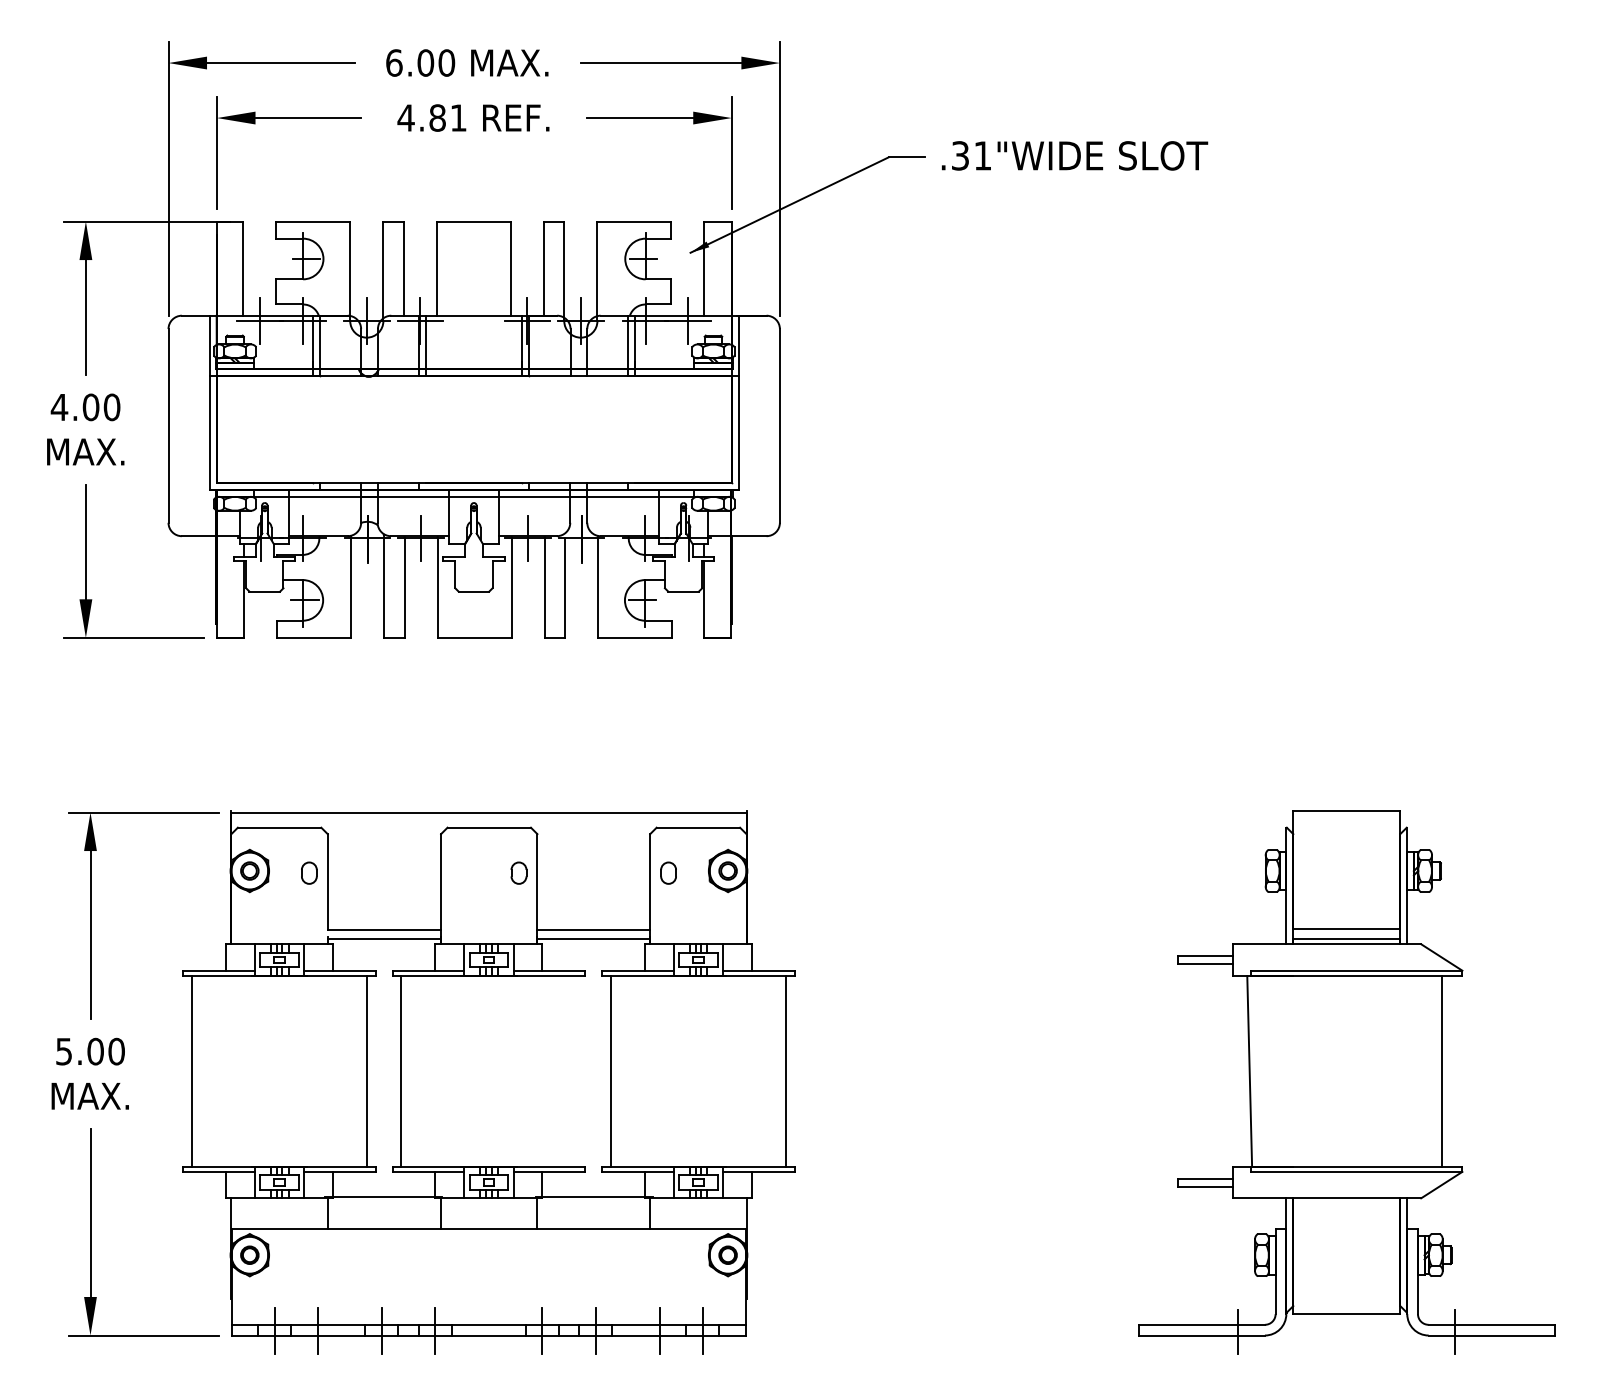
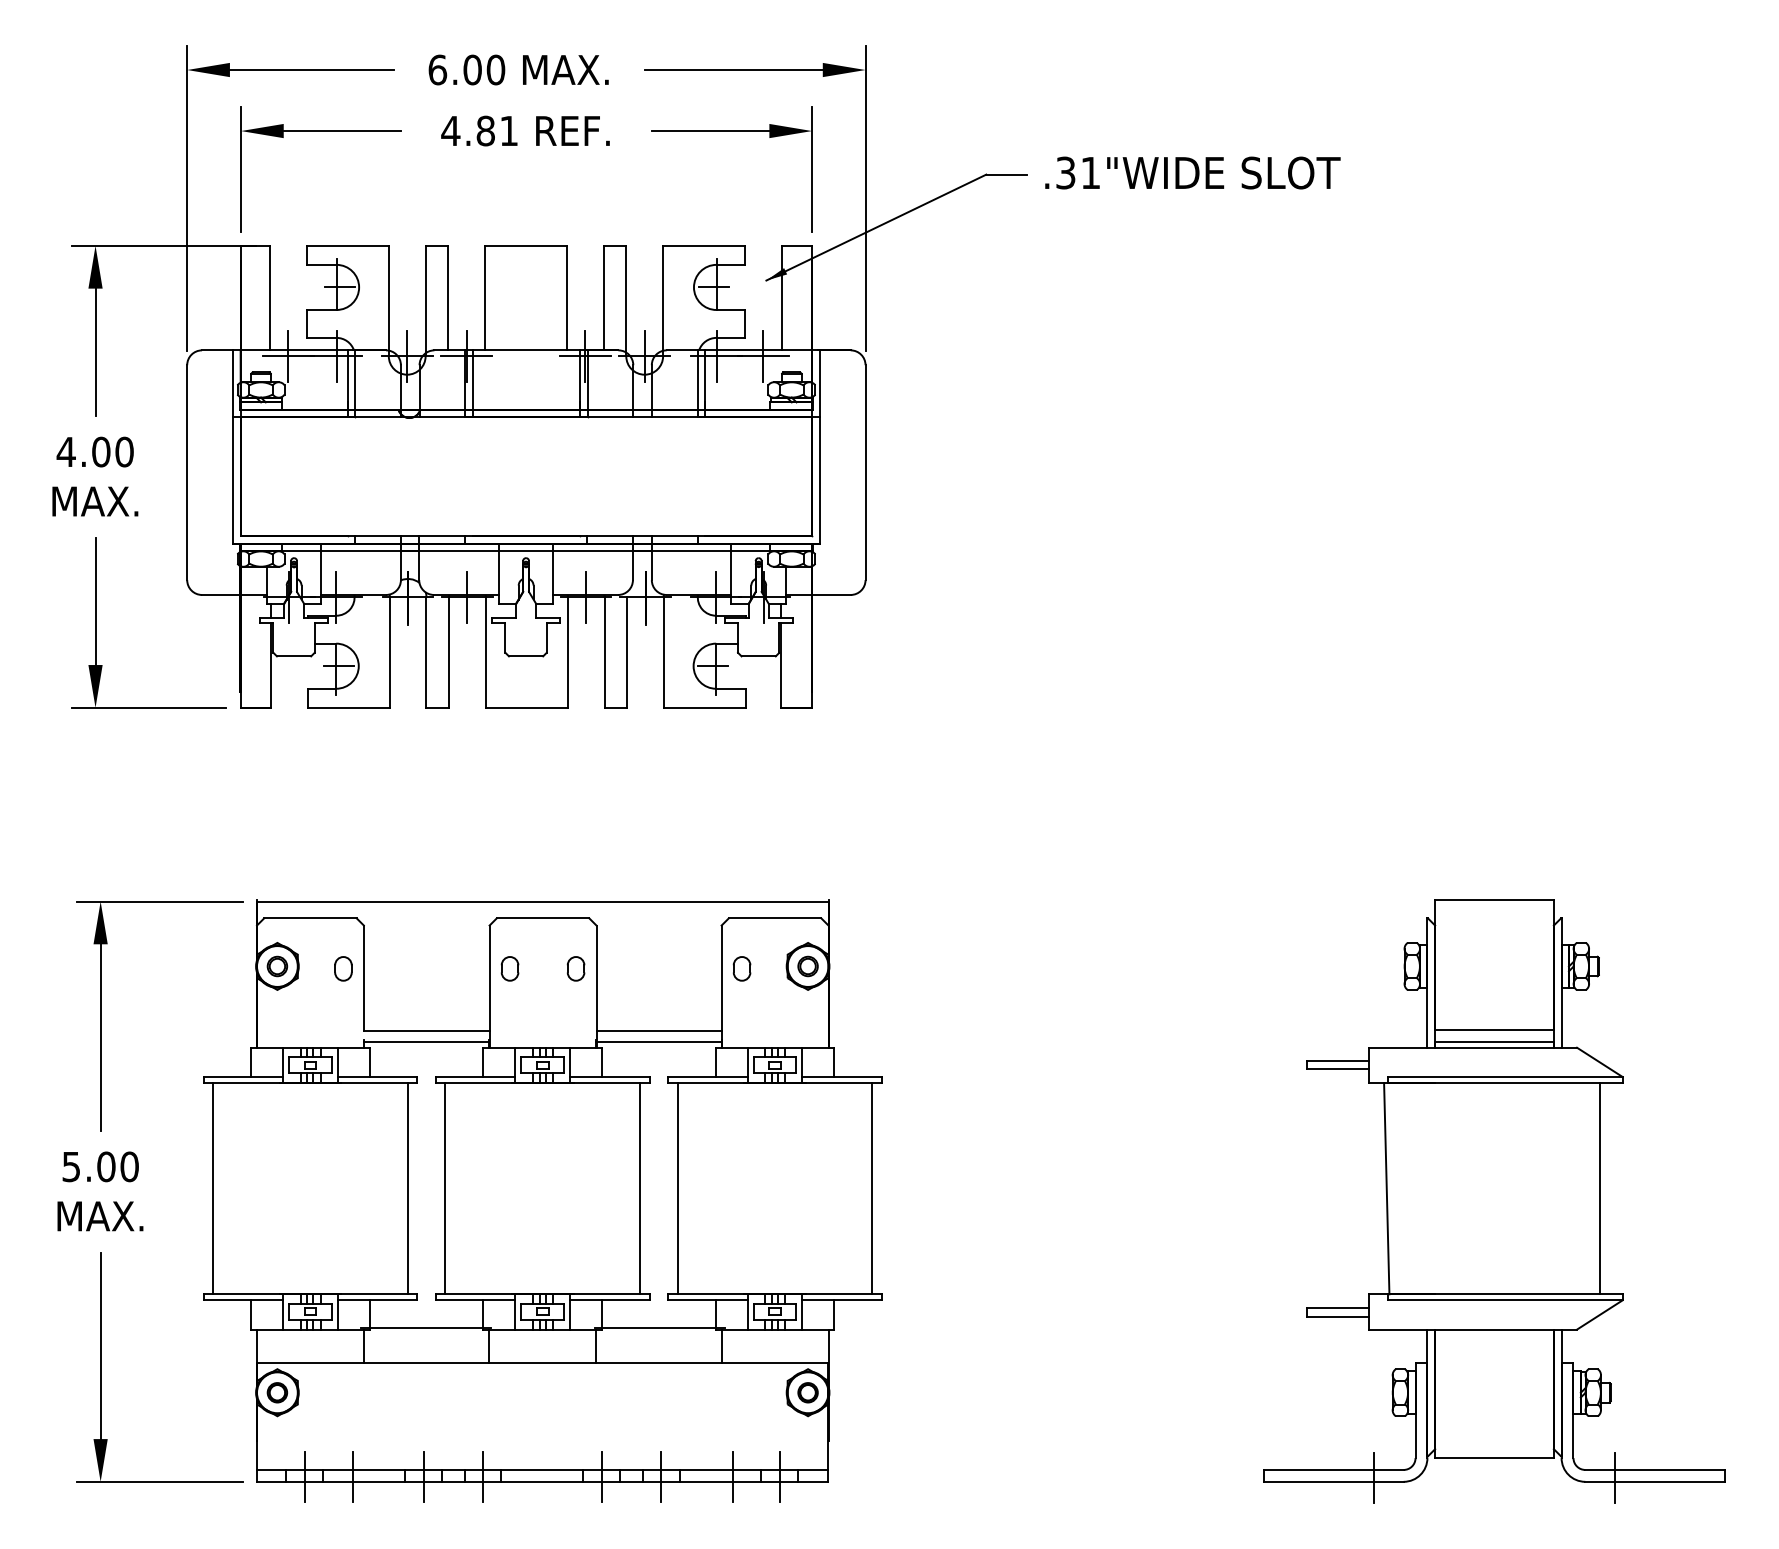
part: (459, 872) -> (510, 968), added
line: (576, 1071) -> (639, 1188), added

